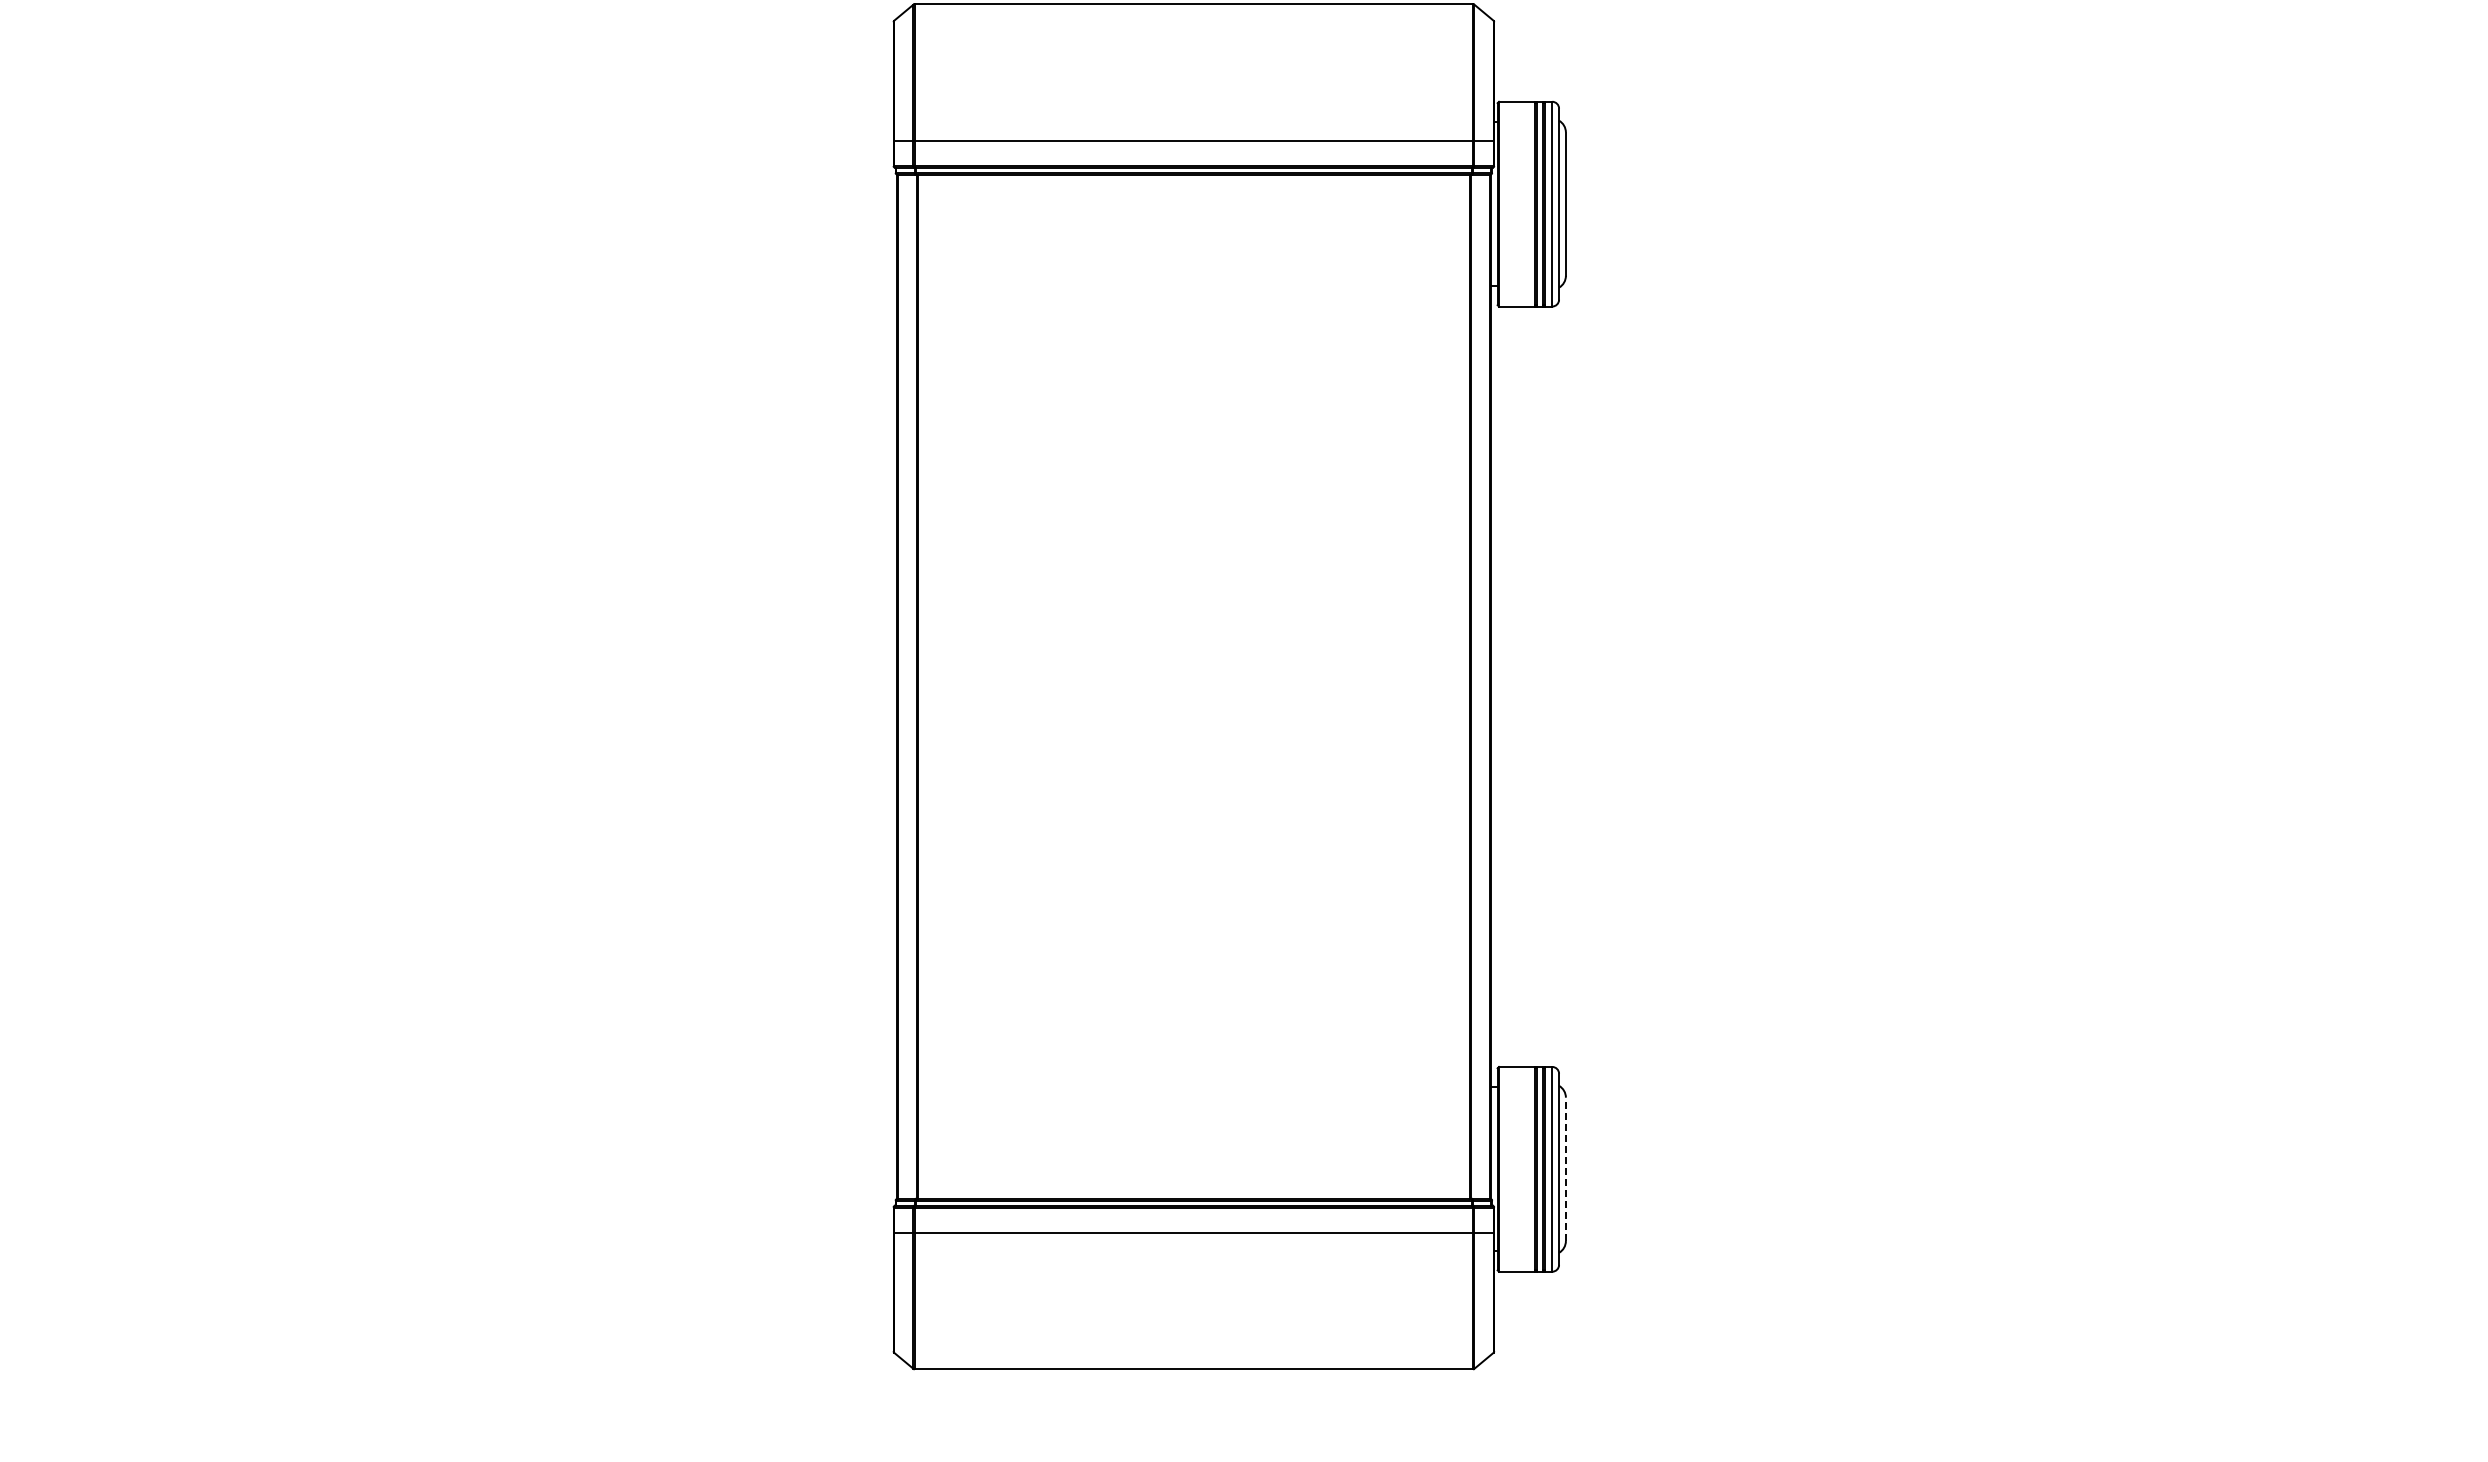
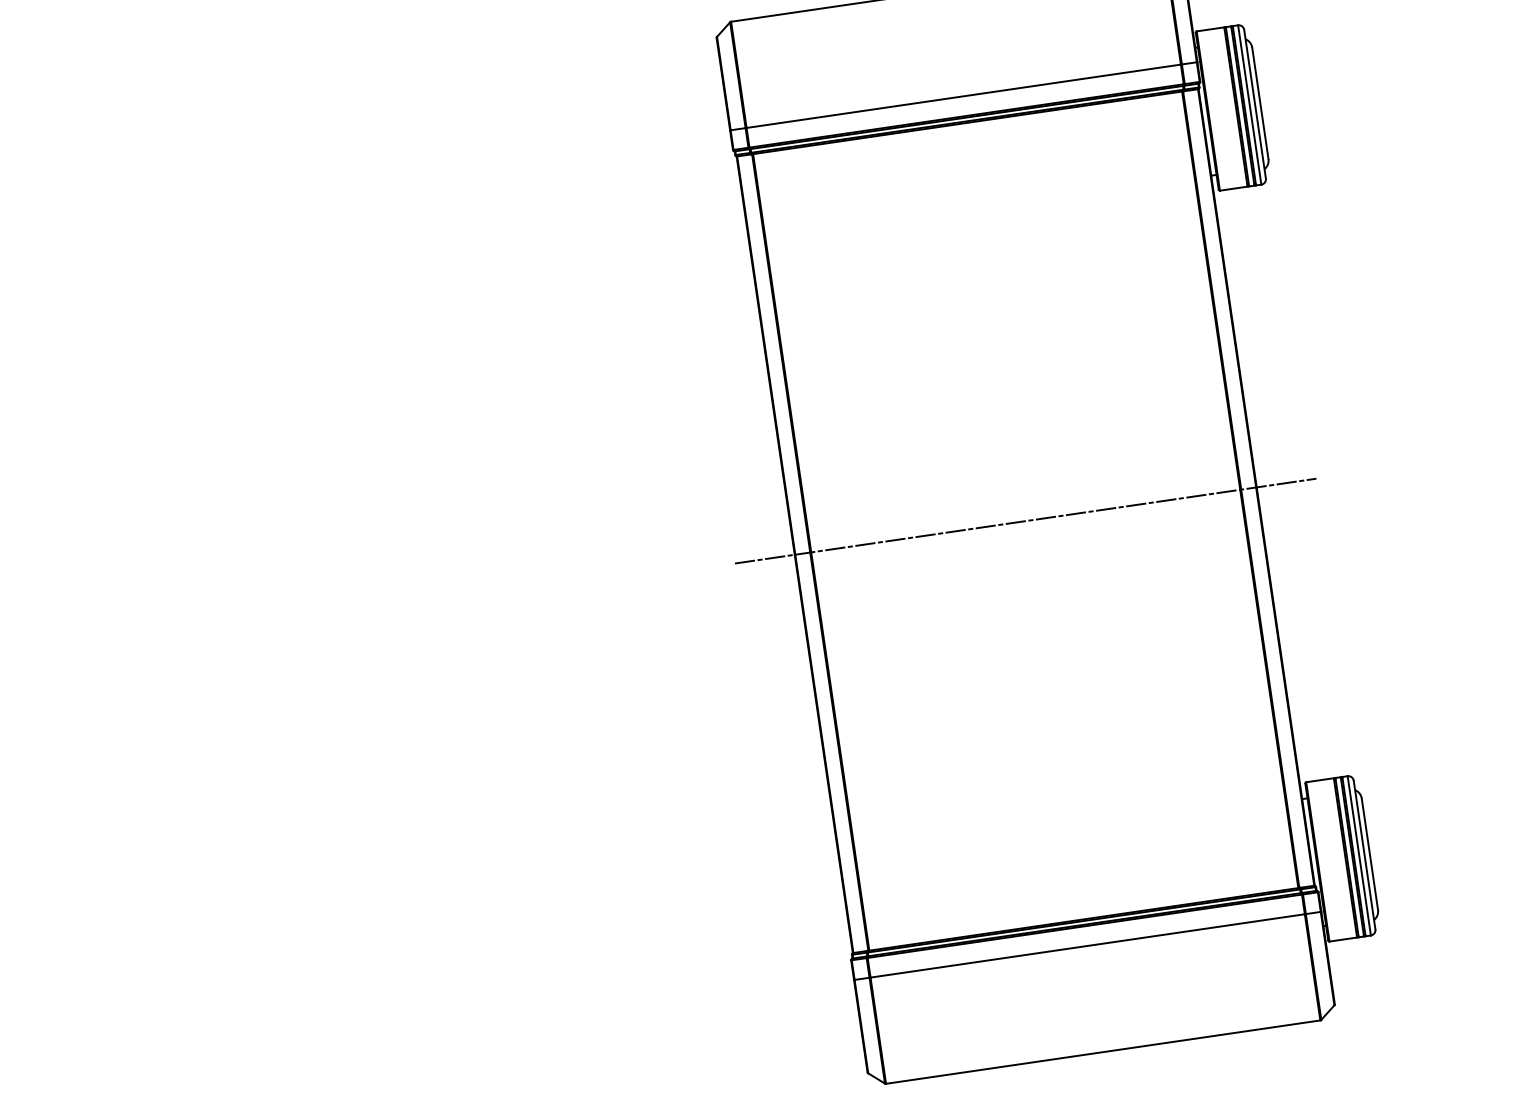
line: (1193, 686) -> (1025, 520), added
line: (1565, 1169) -> (1369, 854), dashed -> solid

